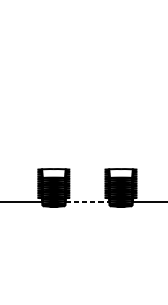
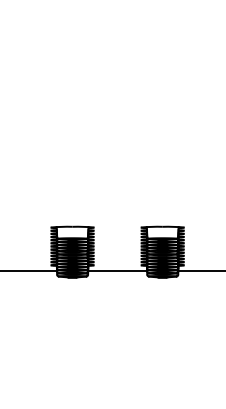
line: (88, 202) -> (118, 271), dashed -> solid

